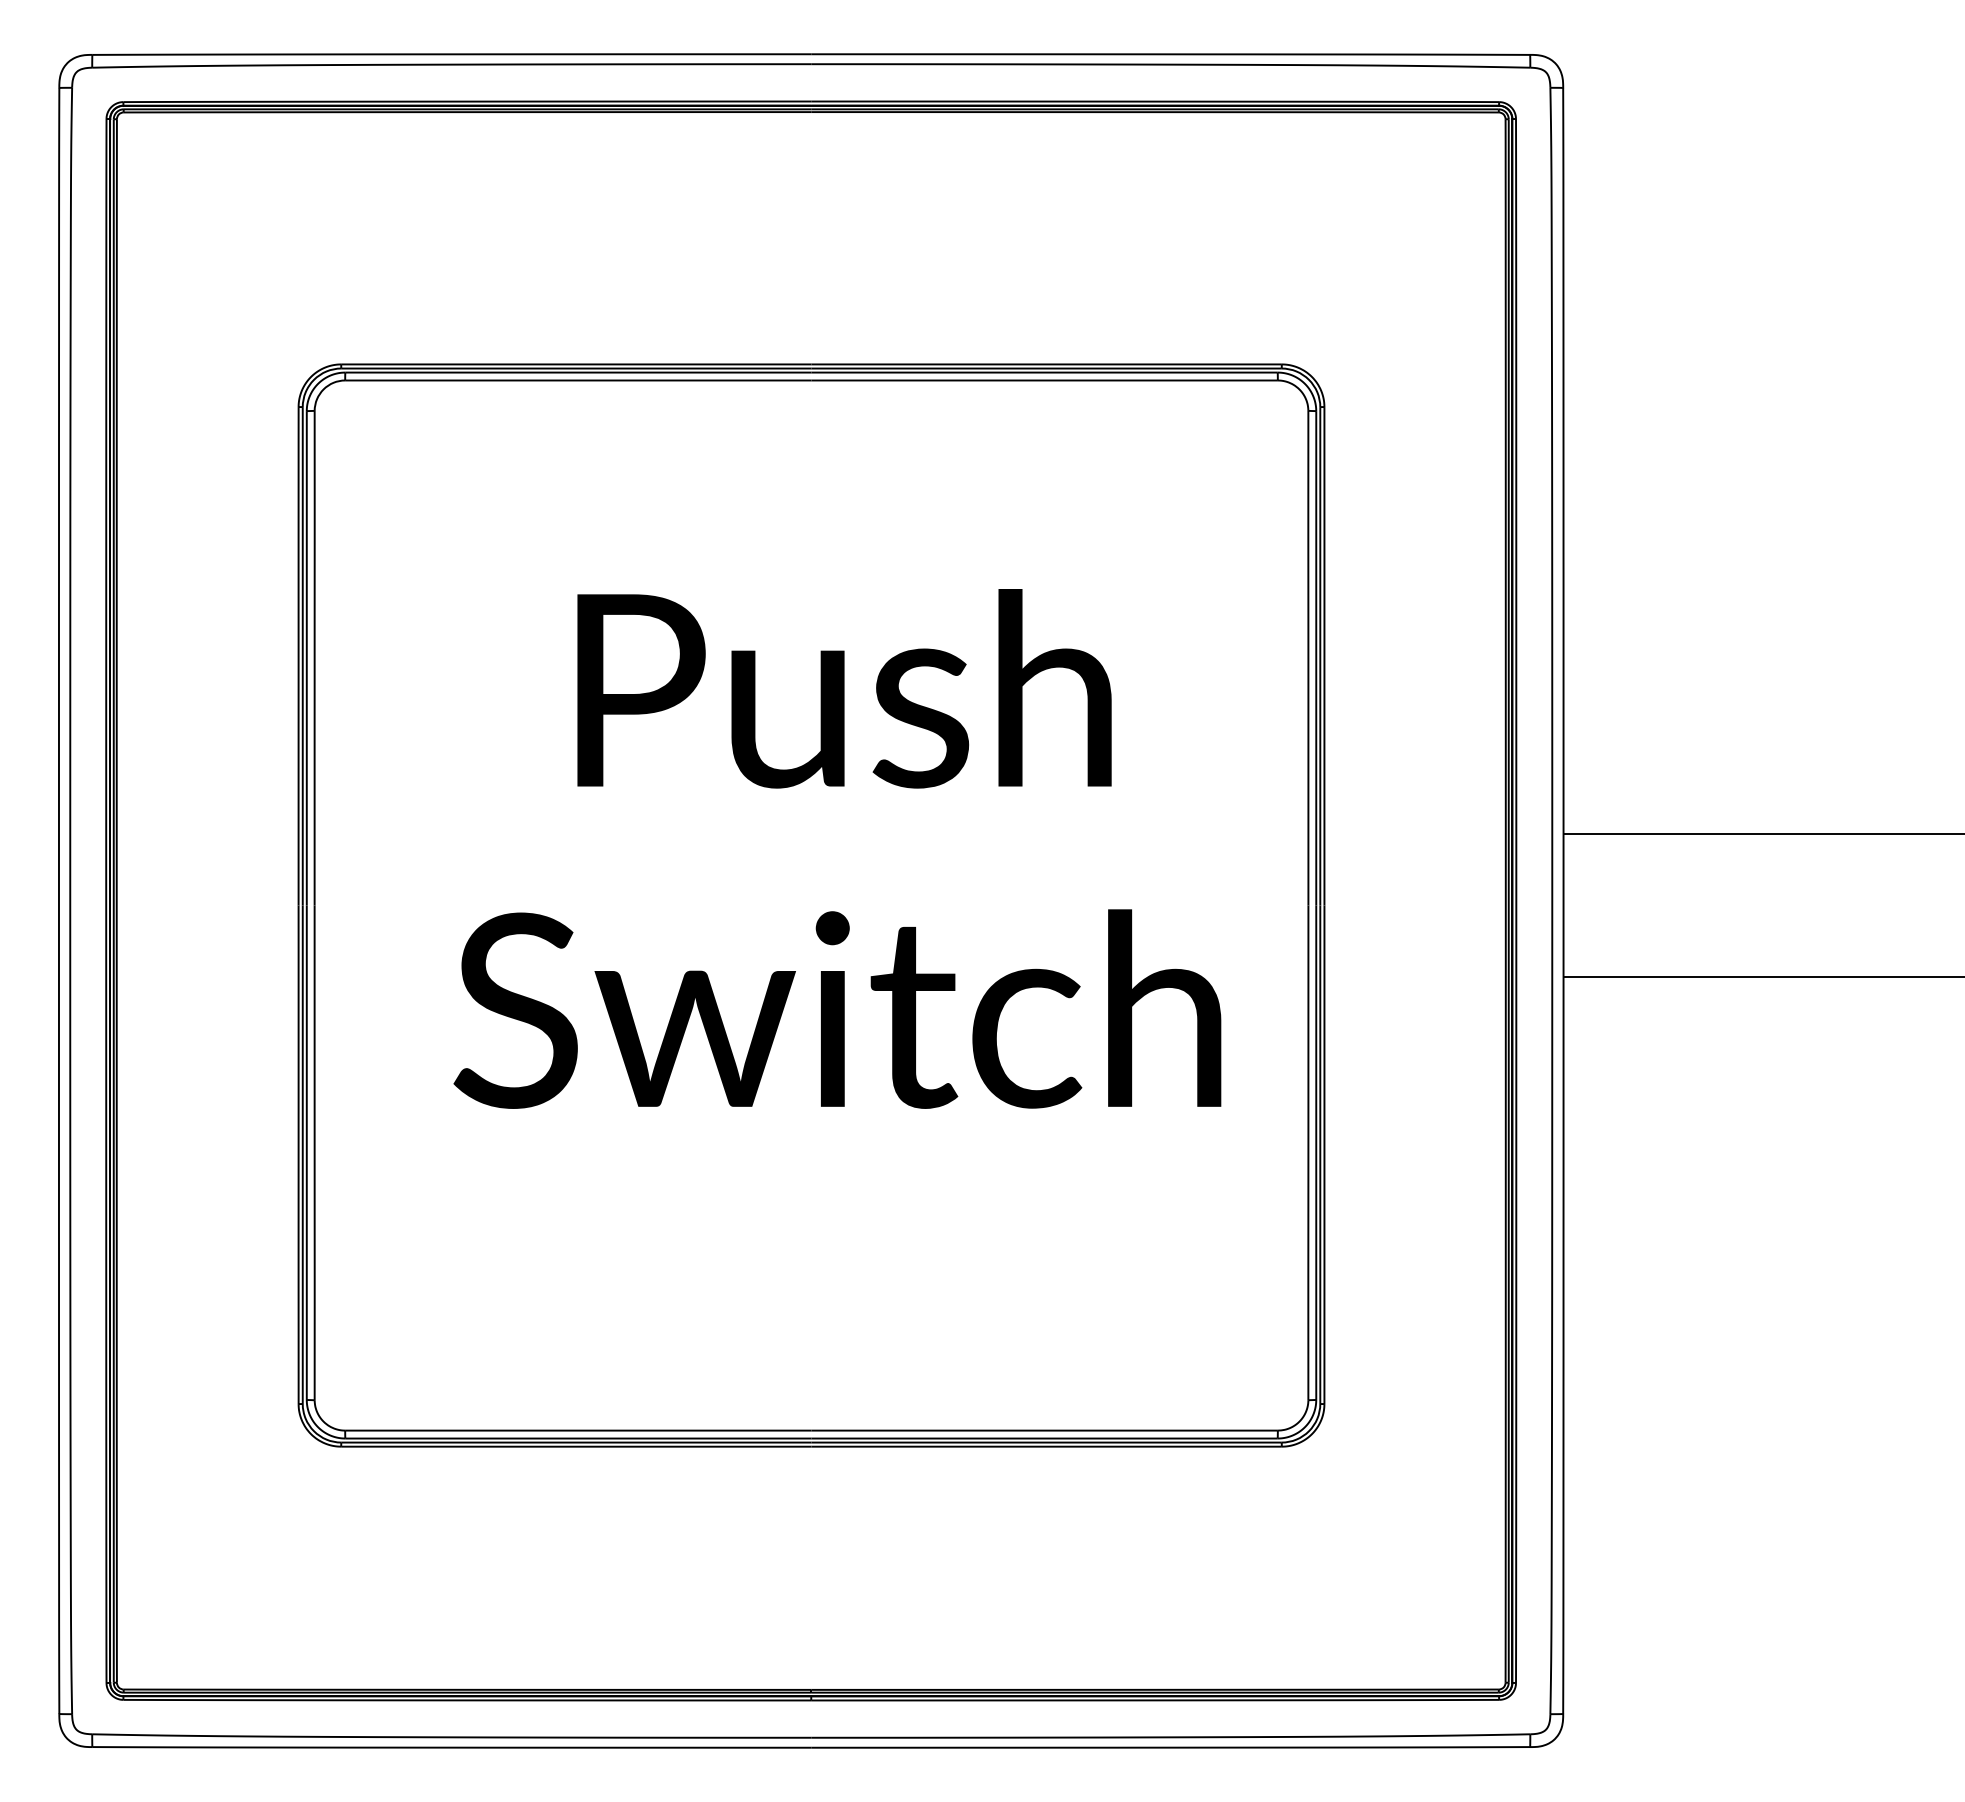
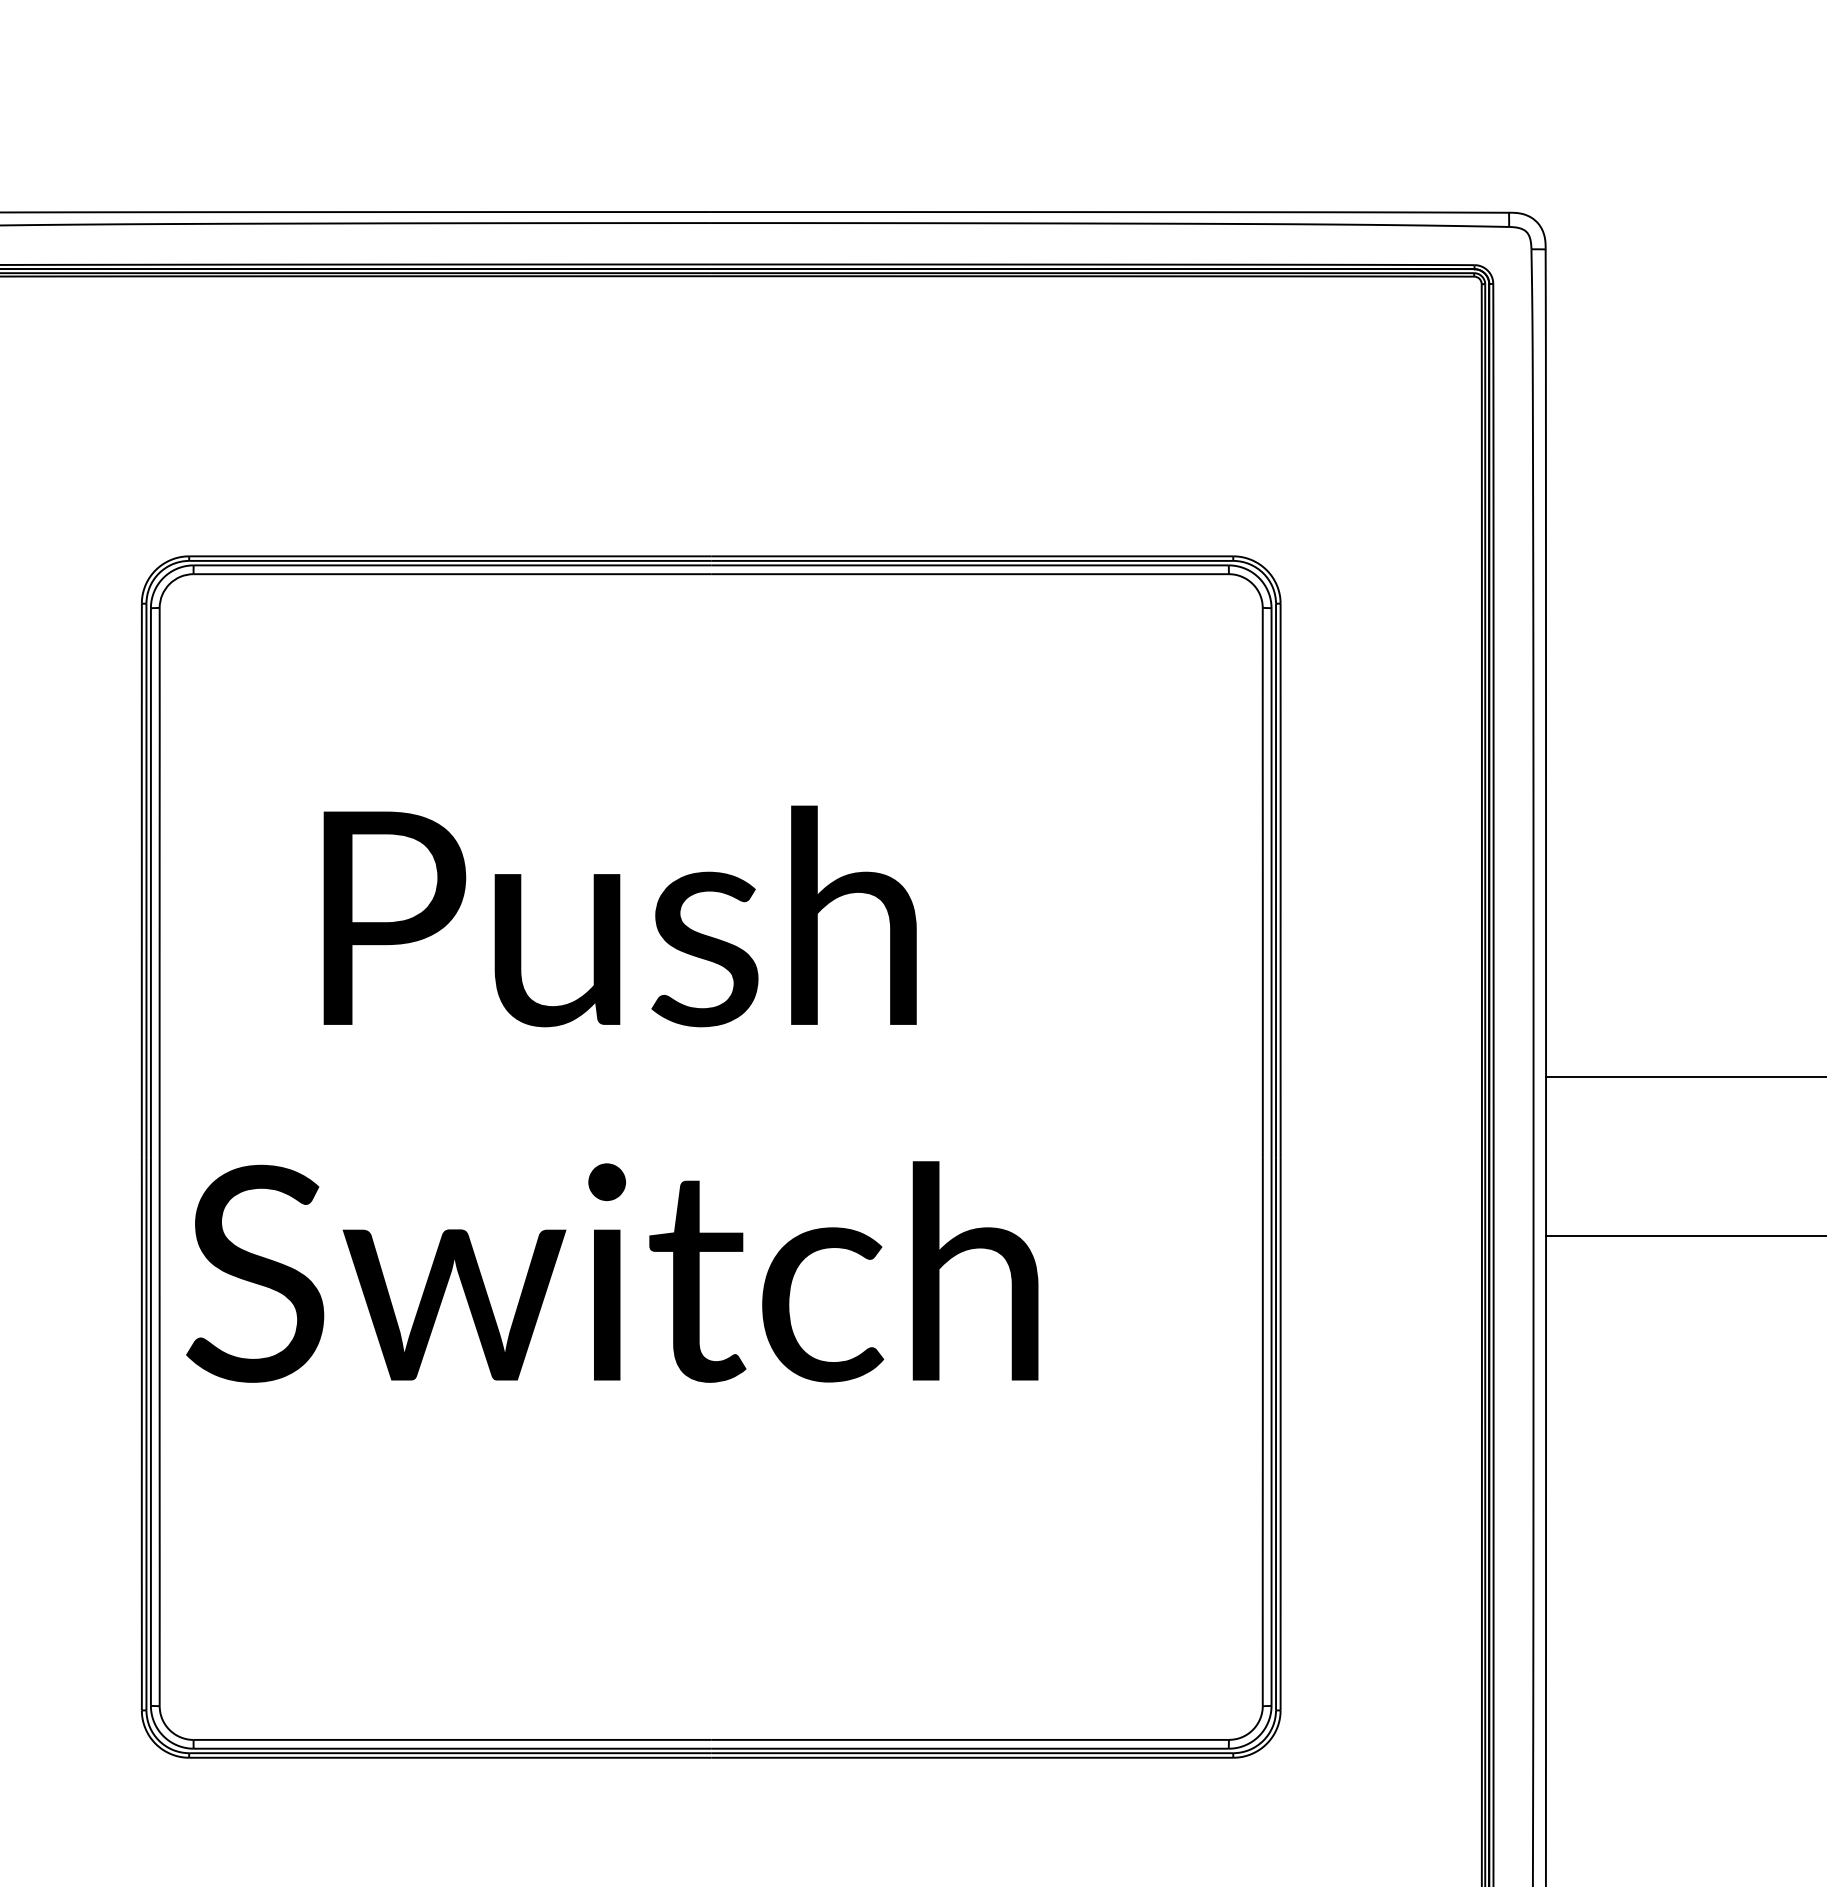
text: (837, 848) -> (612, 1093), moved

